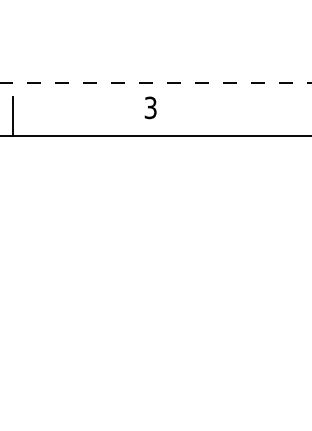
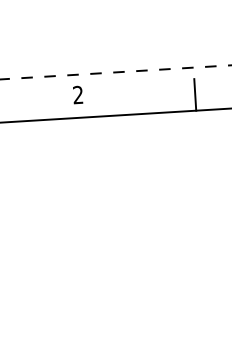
text: (150, 108) -> (78, 95), 3 -> 2
line: (292, 116) -> (195, 95), added

